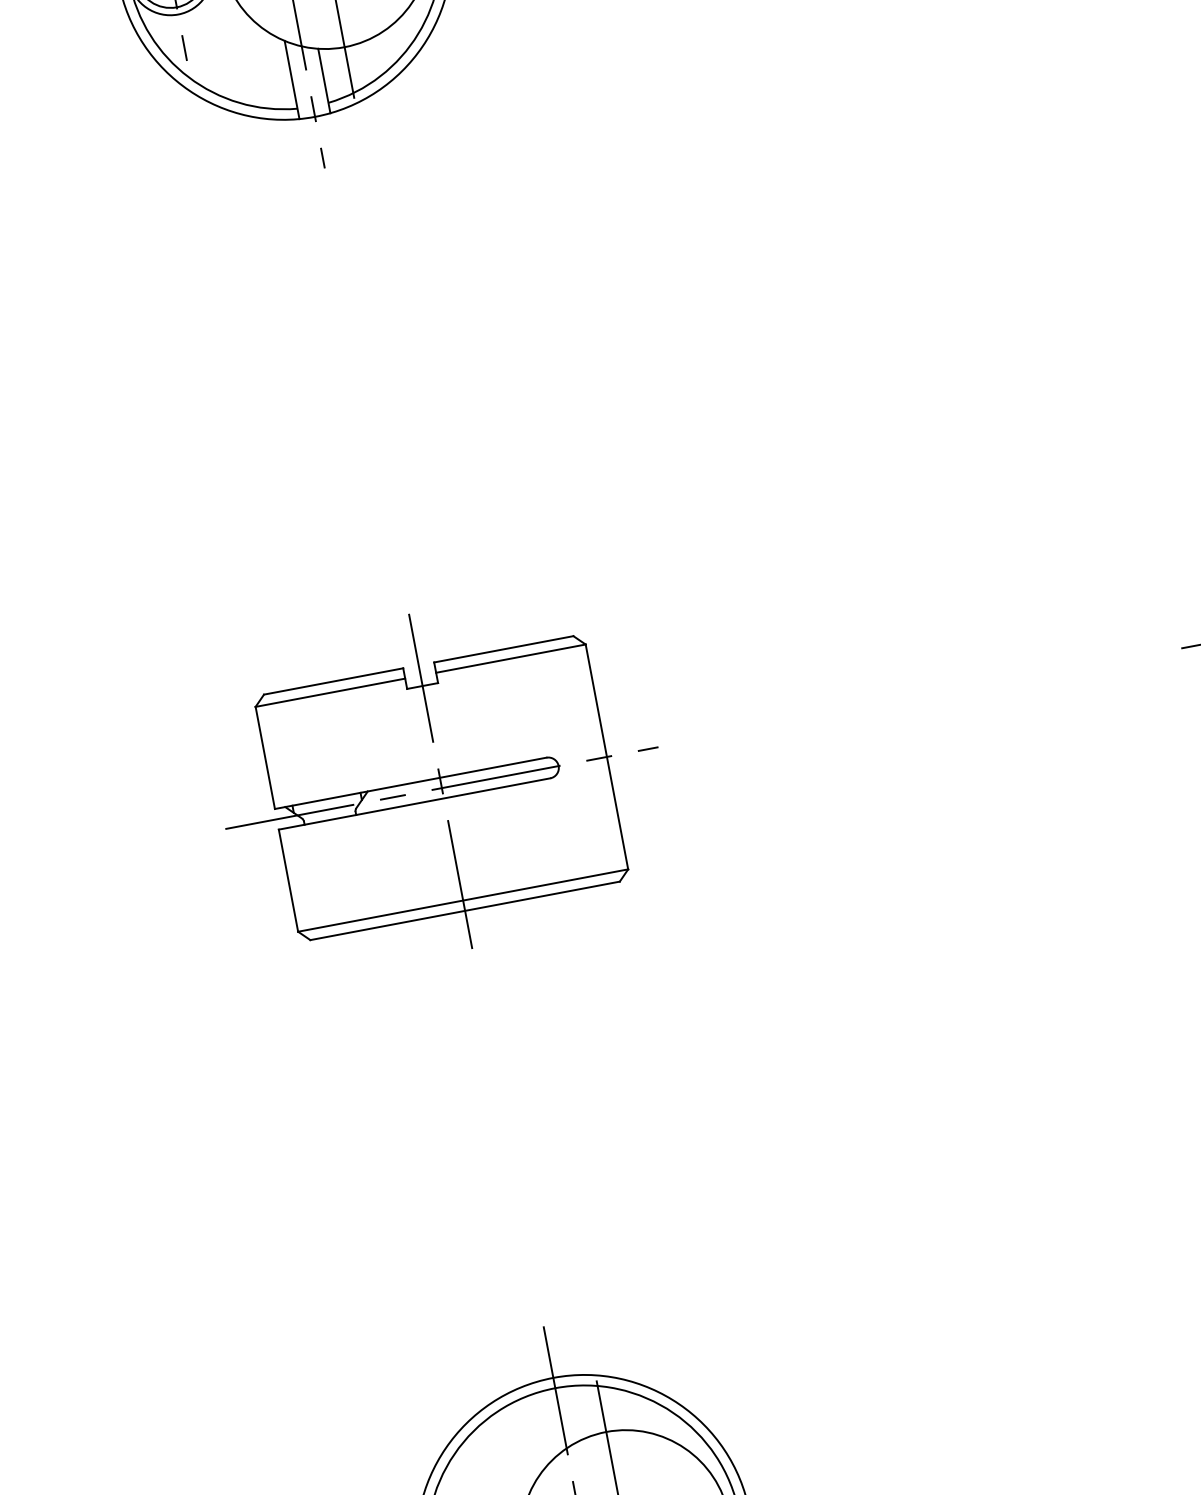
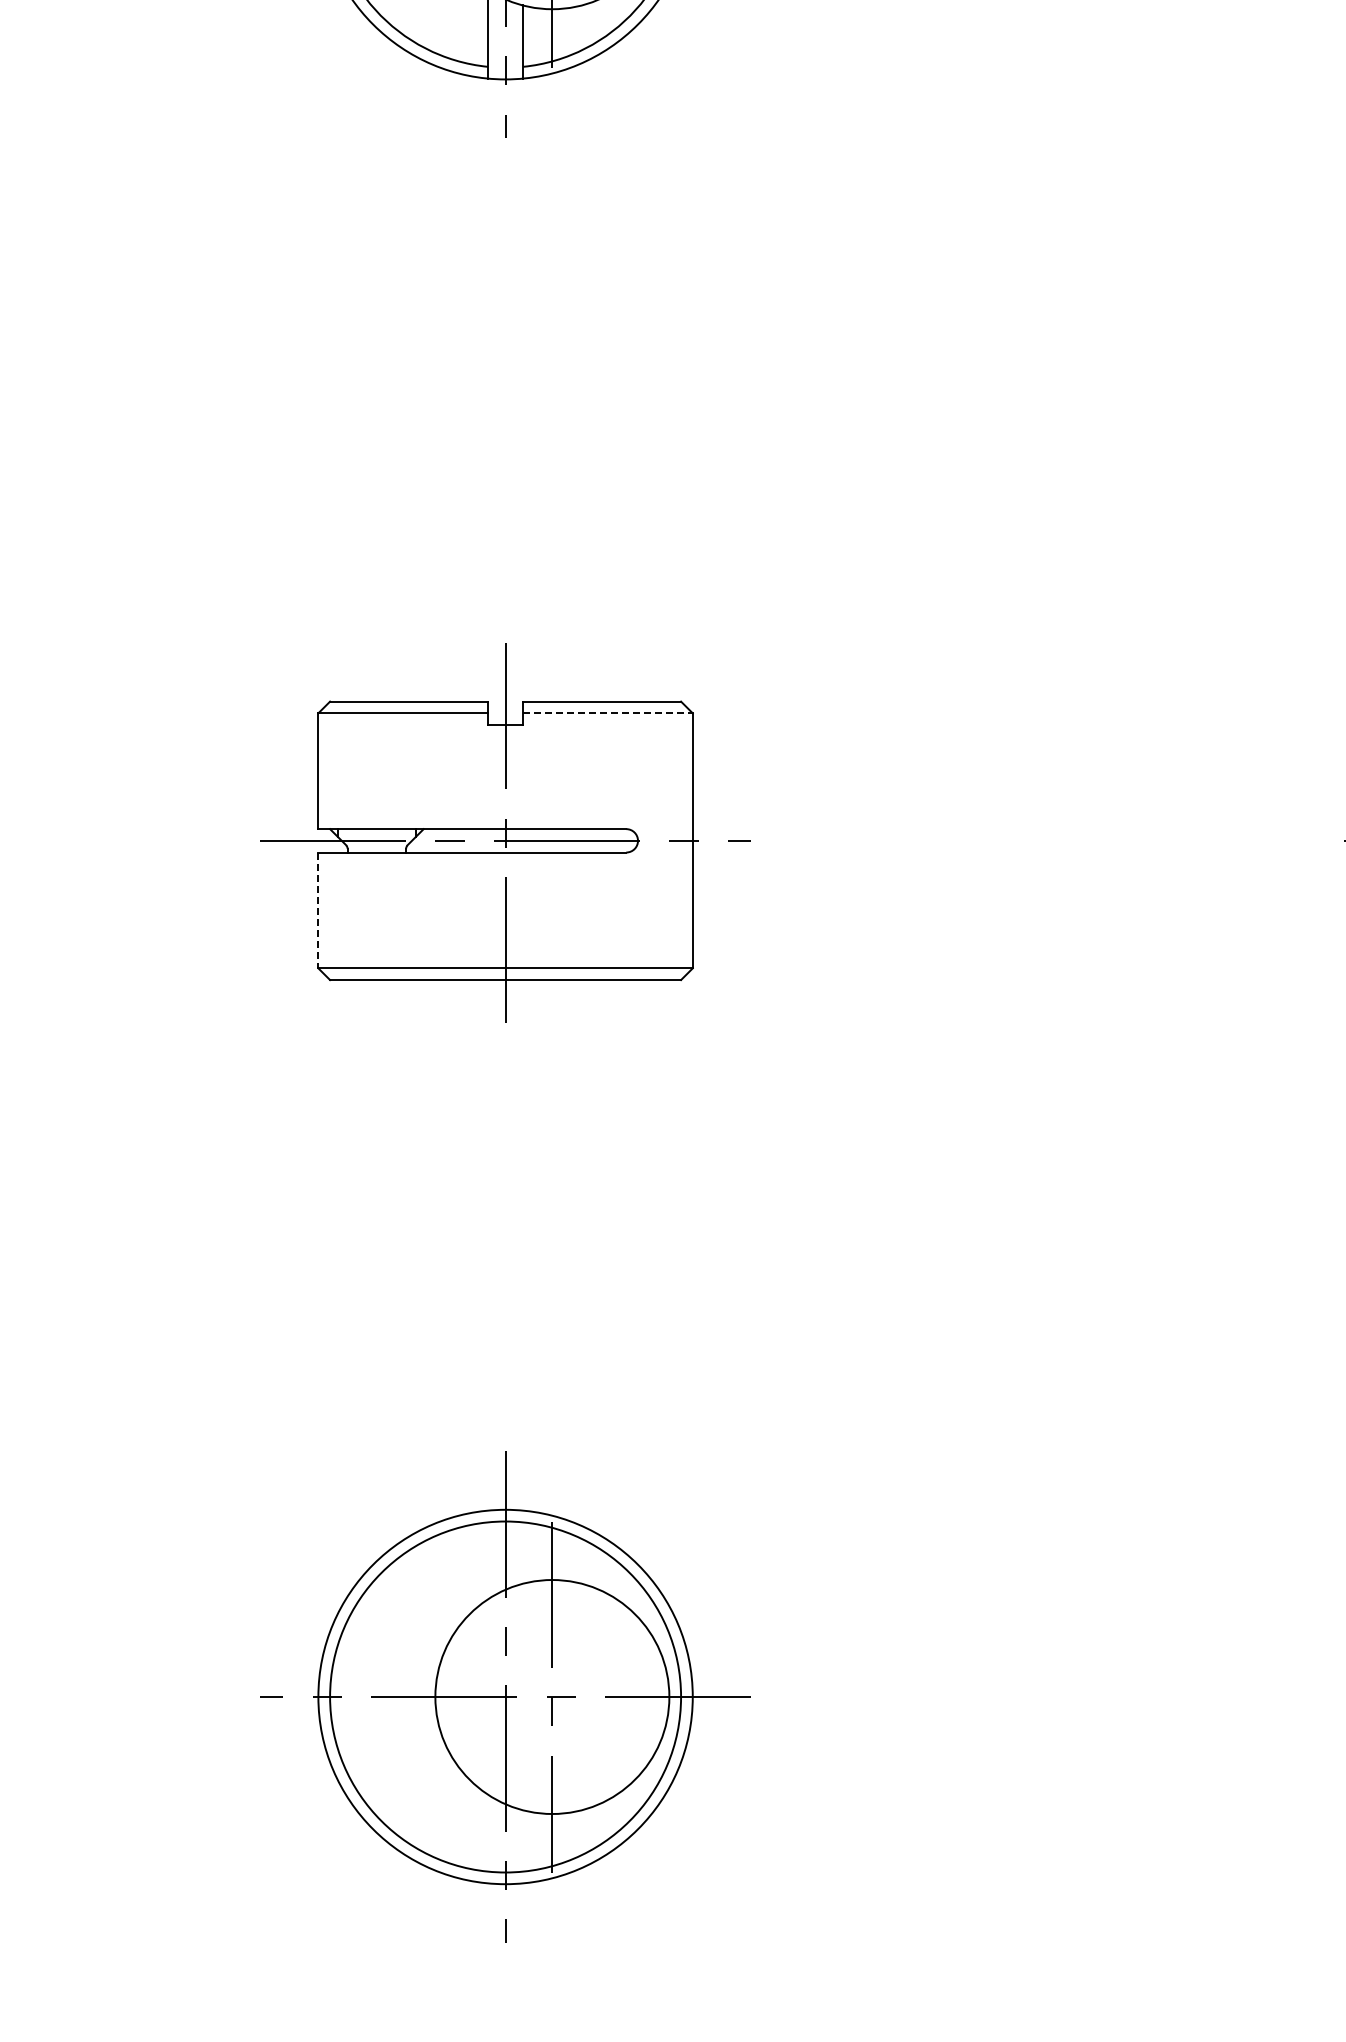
line: (510, 658) -> (607, 713), solid -> dashed
line: (288, 880) -> (318, 910), solid -> dashed

